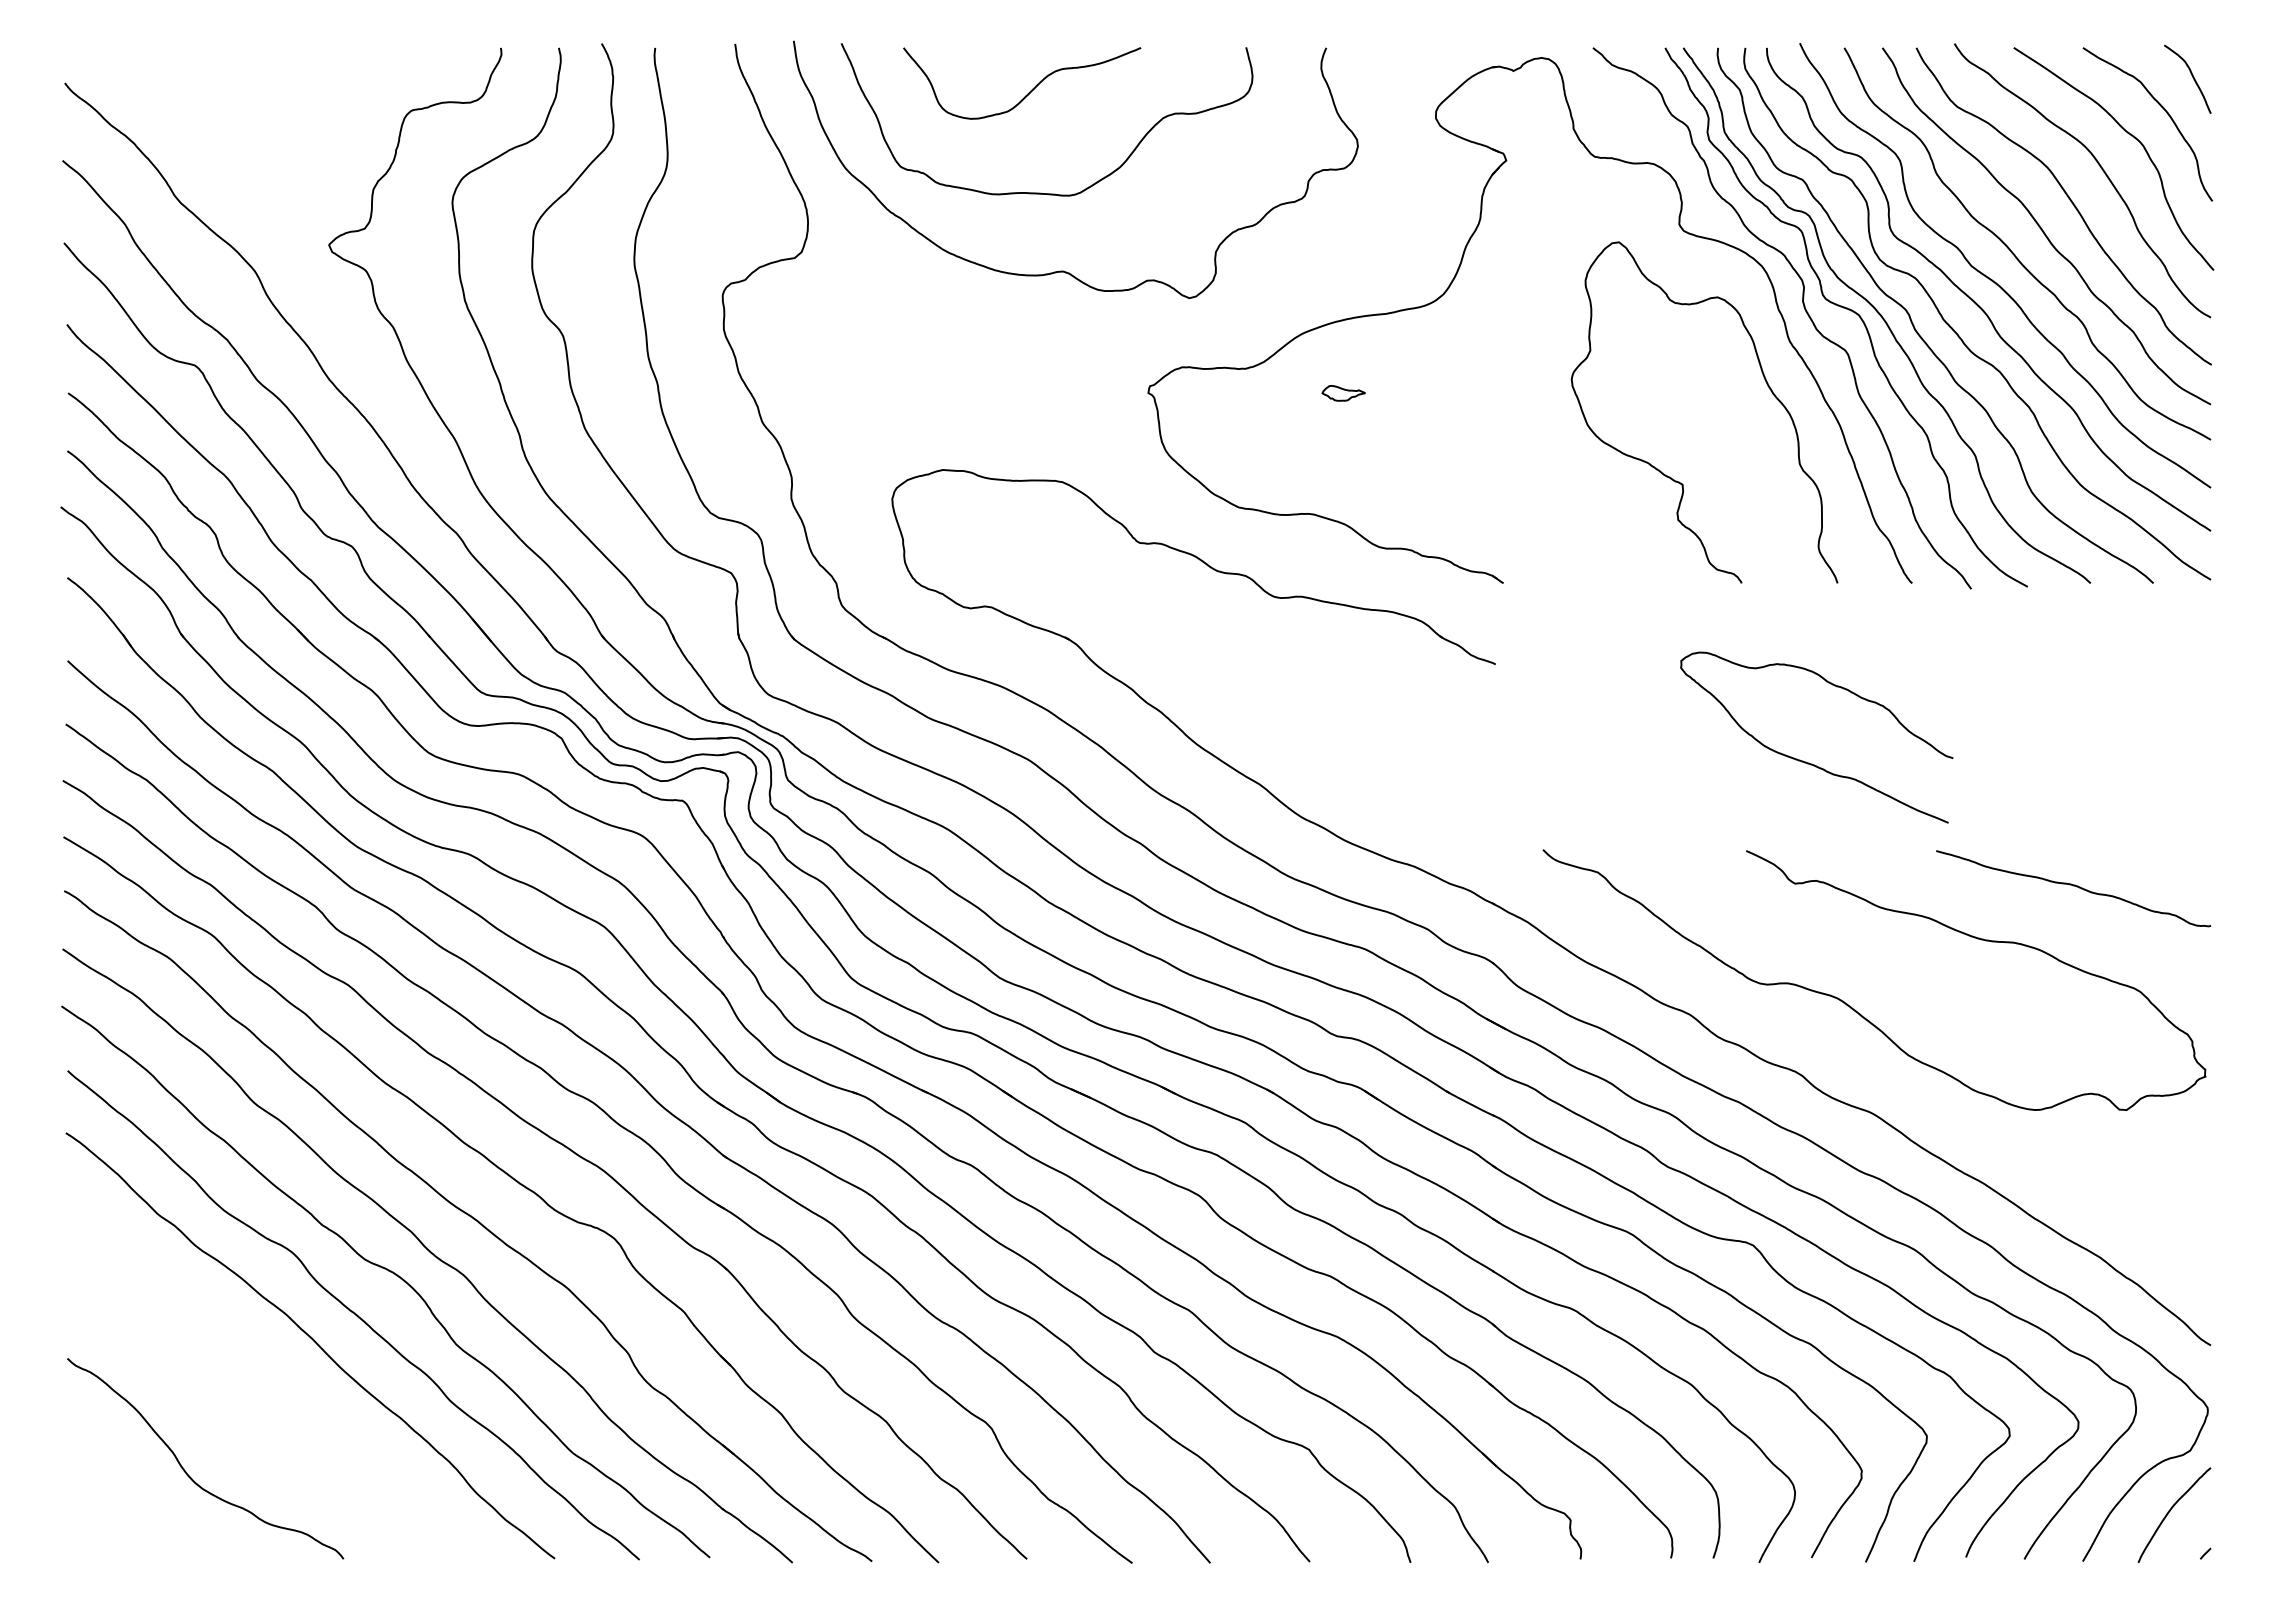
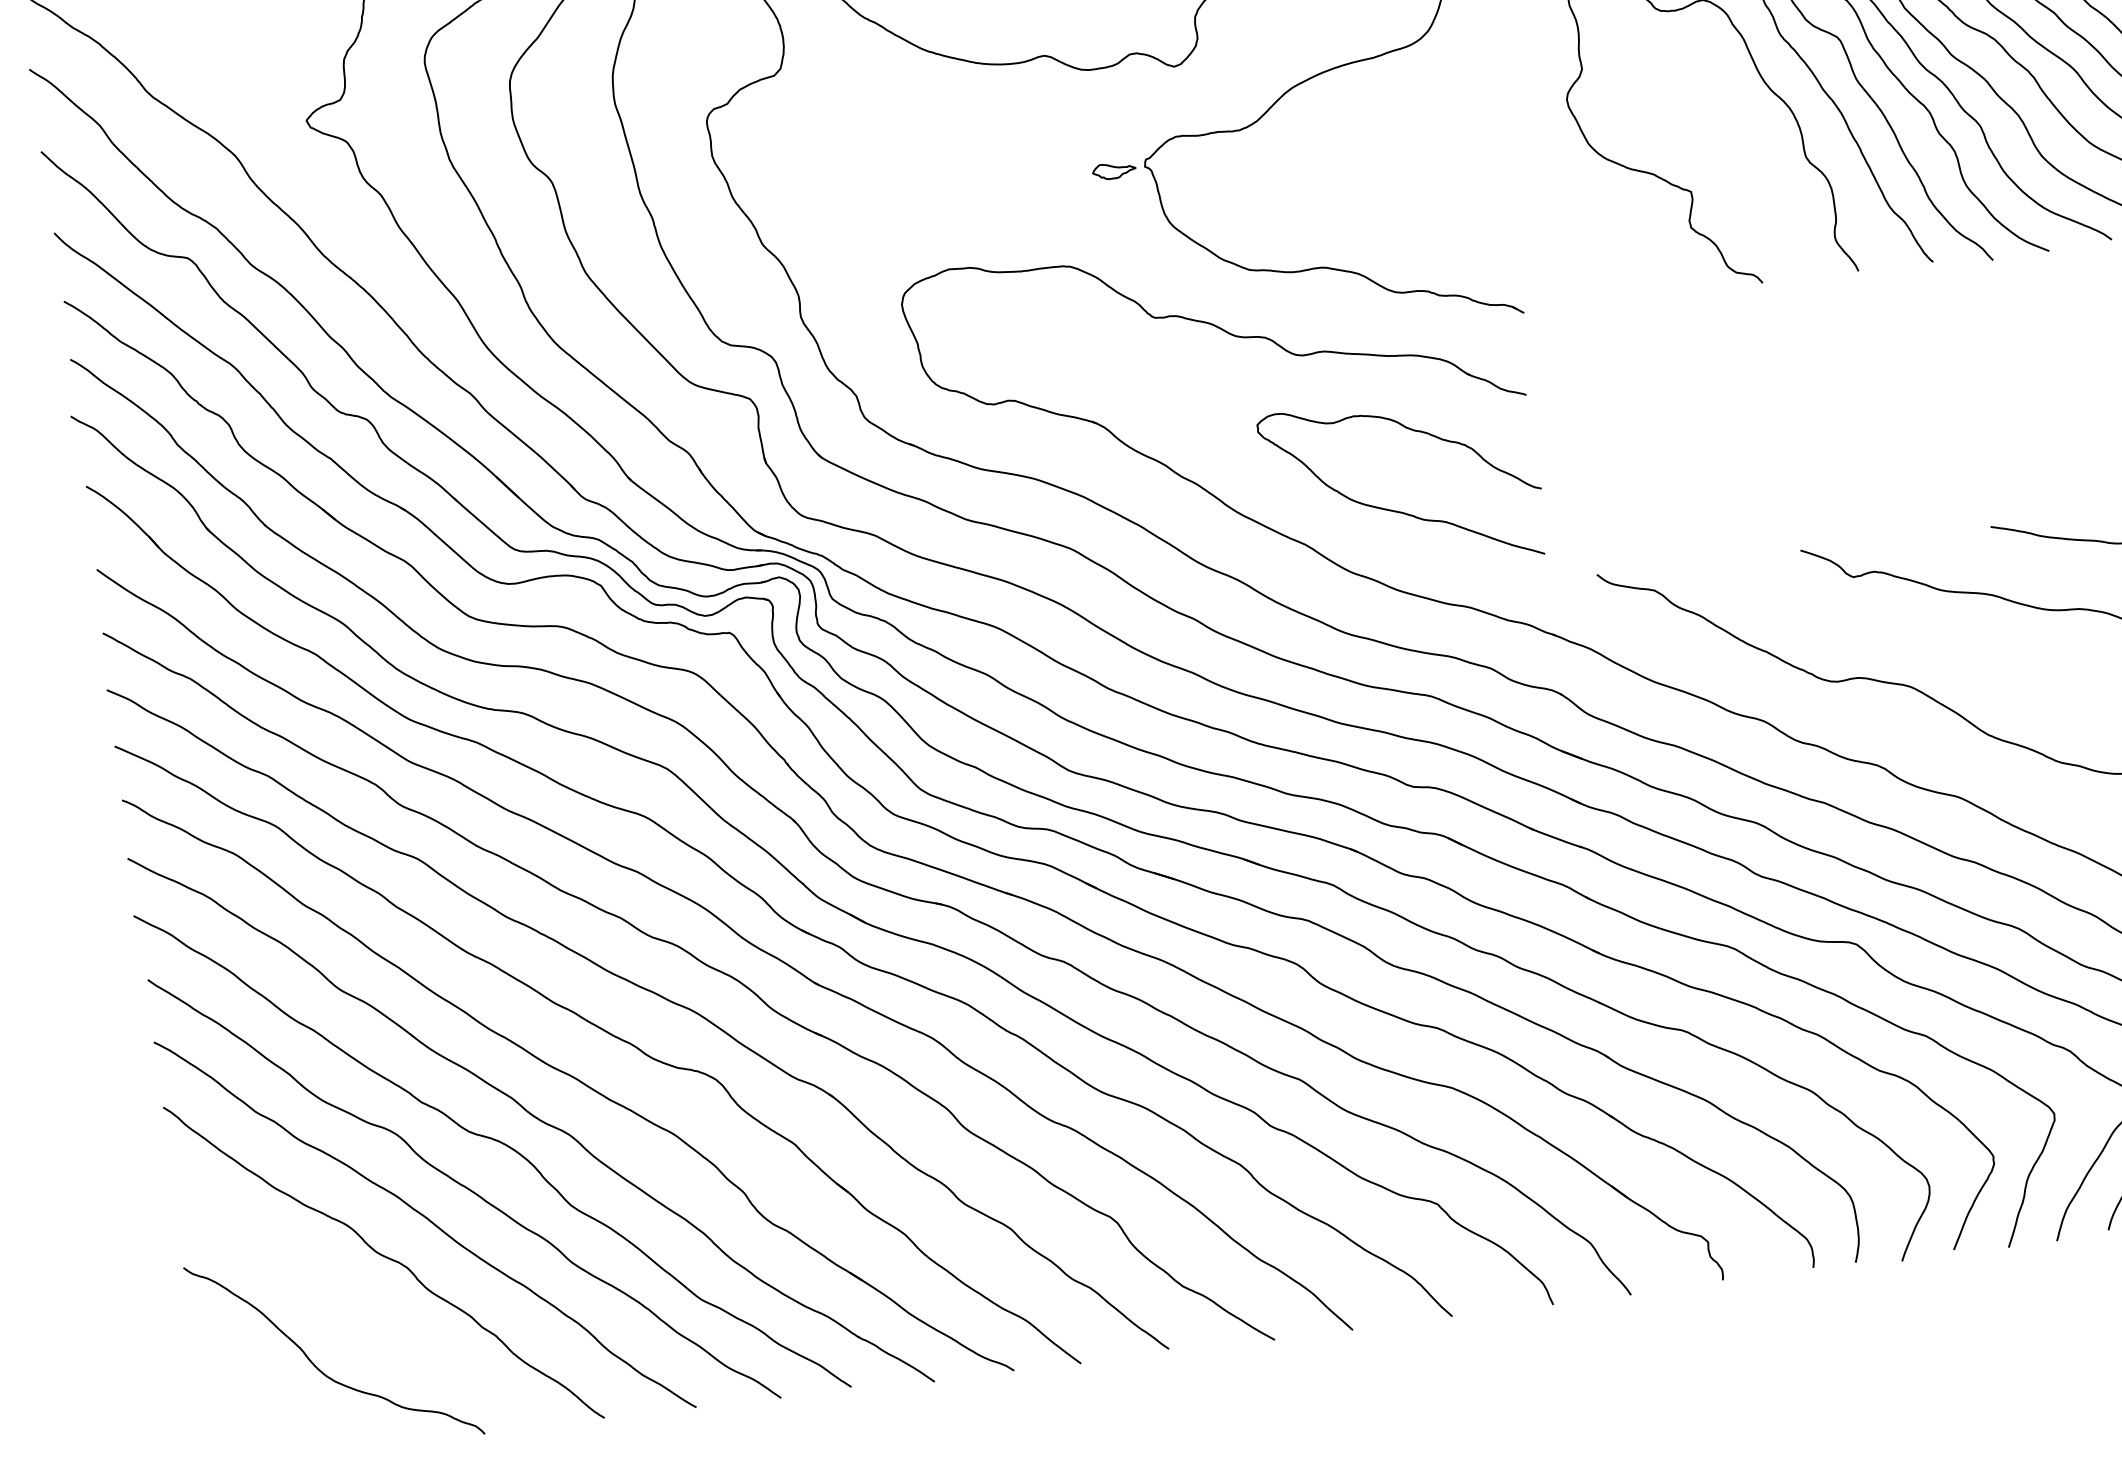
part: (1343, 393) -> (1114, 171), moved
curve: (1809, 762) -> (1398, 510), moved
curve: (267, 1373) -> (385, 1257), added

